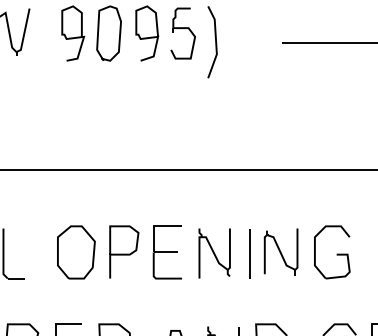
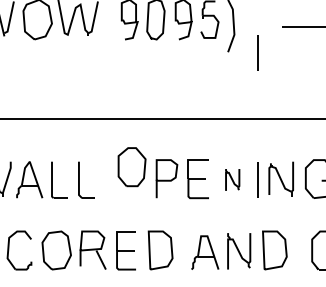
line: (248, 78) -> (257, 52), added
part: (75, 252) -> (131, 167), moved
part: (214, 252) -> (232, 179), size x0.6

